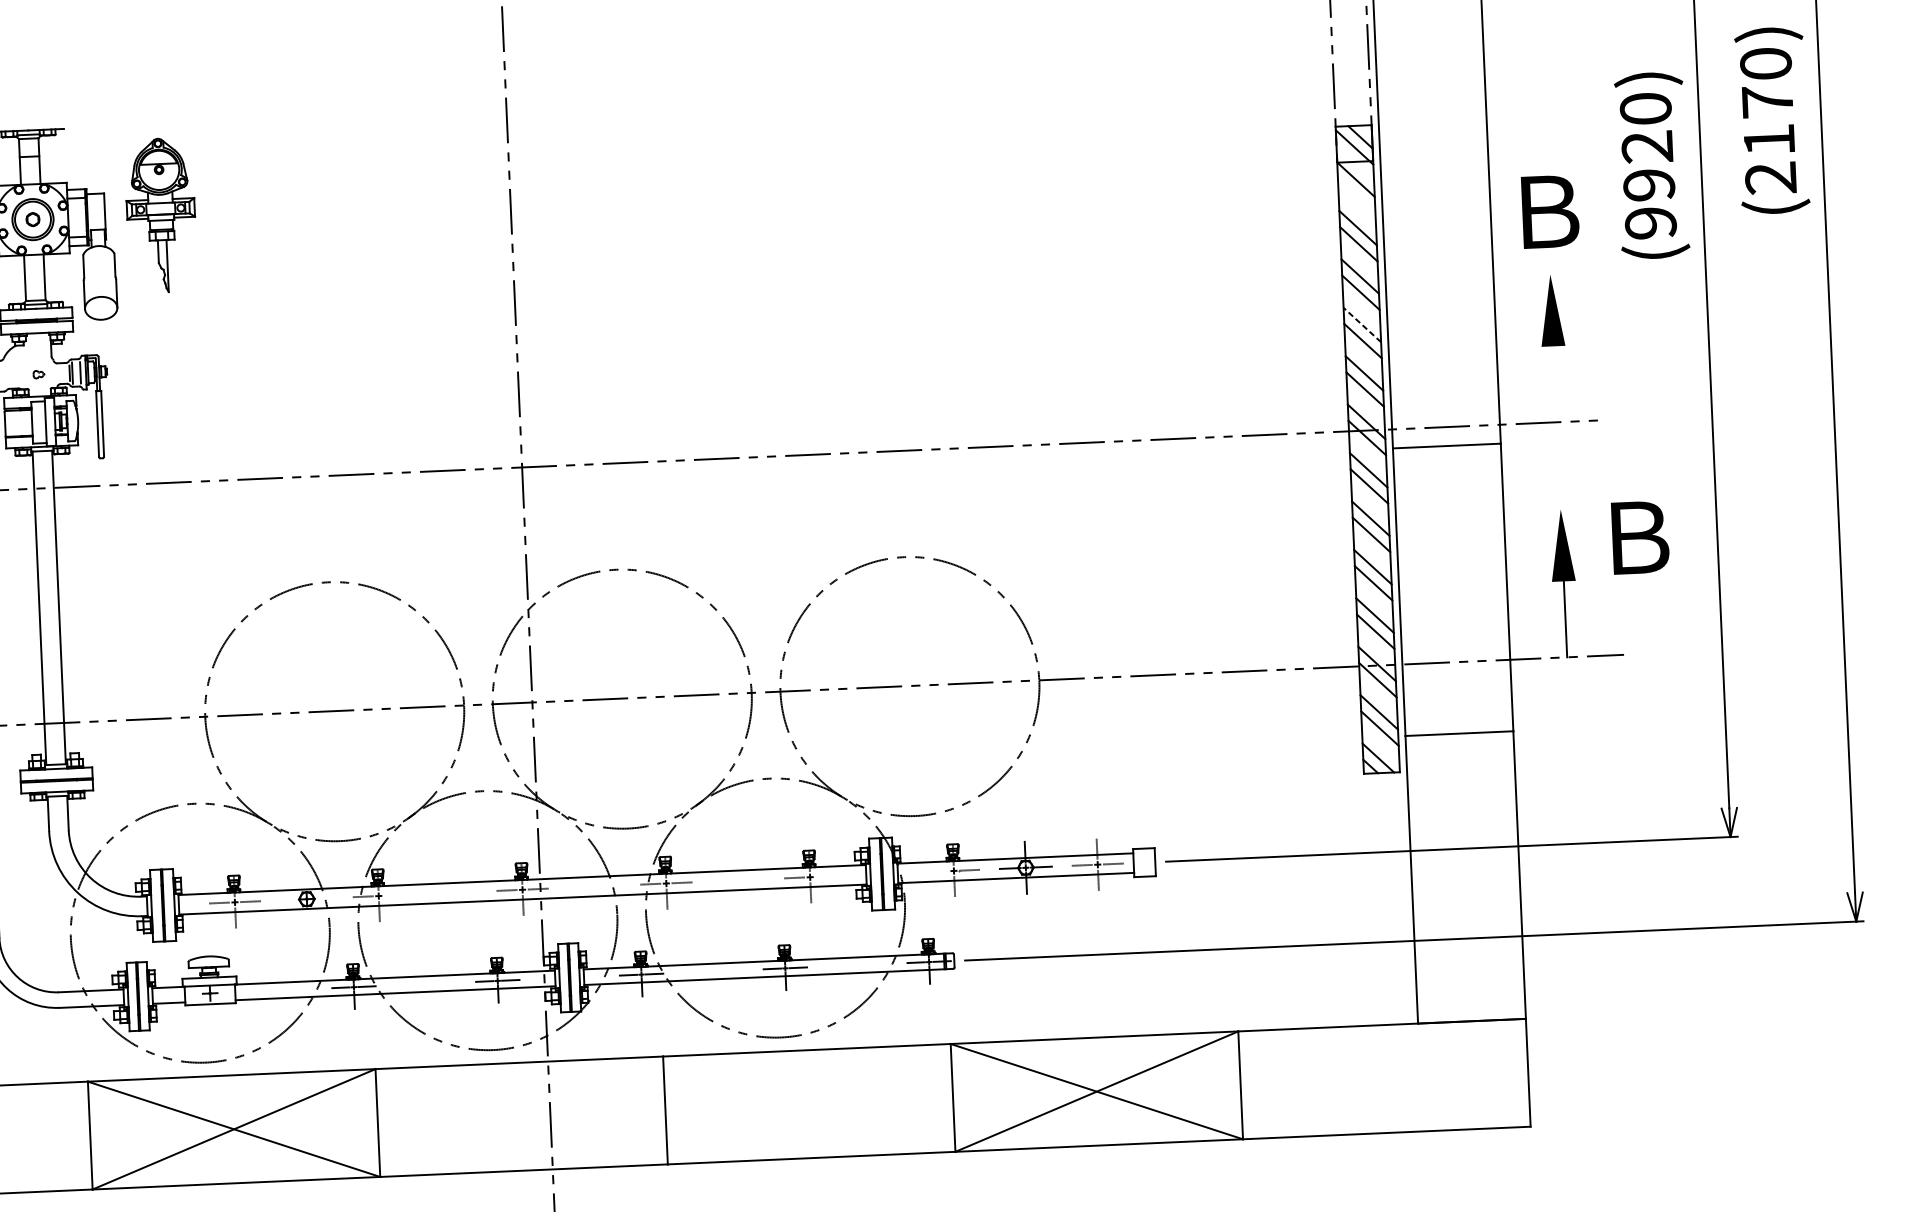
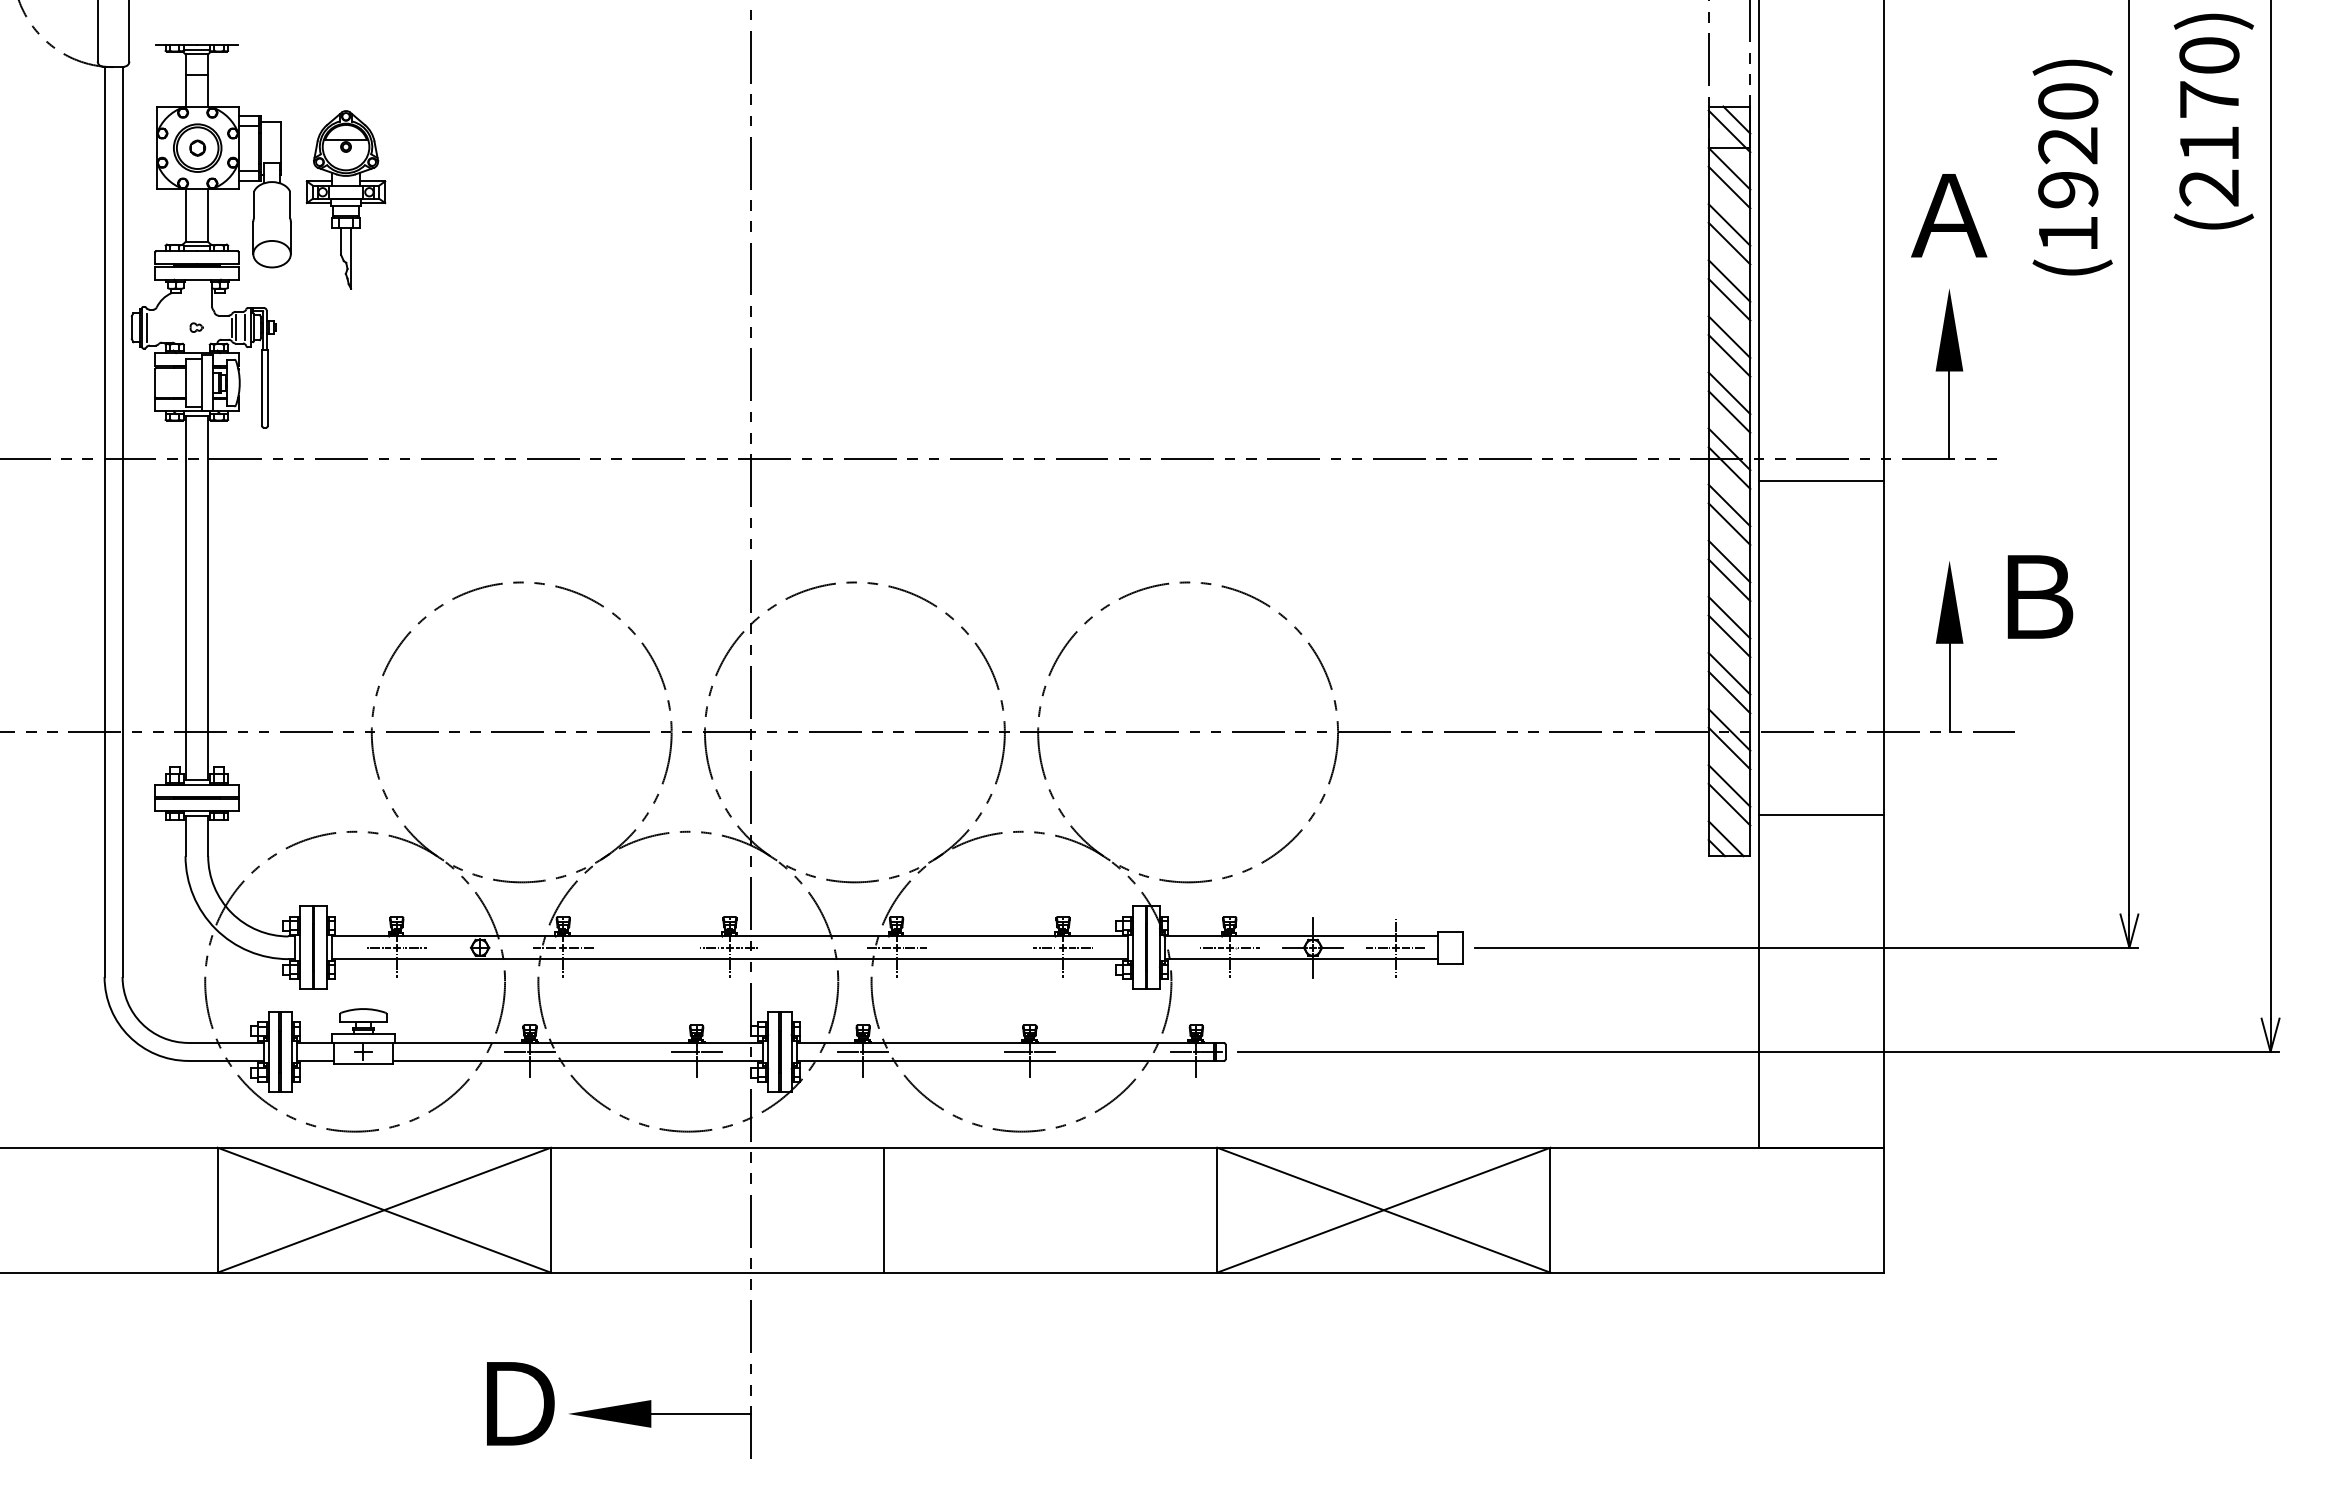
line: (1356, 195) -> (1729, 187), added
text: (1547, 211) -> (1949, 215), Ｂ -> Ａ
part: (160, 215) -> (345, 199), moved
text: (1651, 223) -> (2068, 234), (9920) -> (1920)
line: (1362, 324) -> (1729, 336), dashed -> solid
line: (1555, 384) -> (1949, 415), added
line: (938, 871) -> (1211, 947), added
line: (826, 876) -> (1081, 947), added
line: (394, 895) -> (581, 947), added

